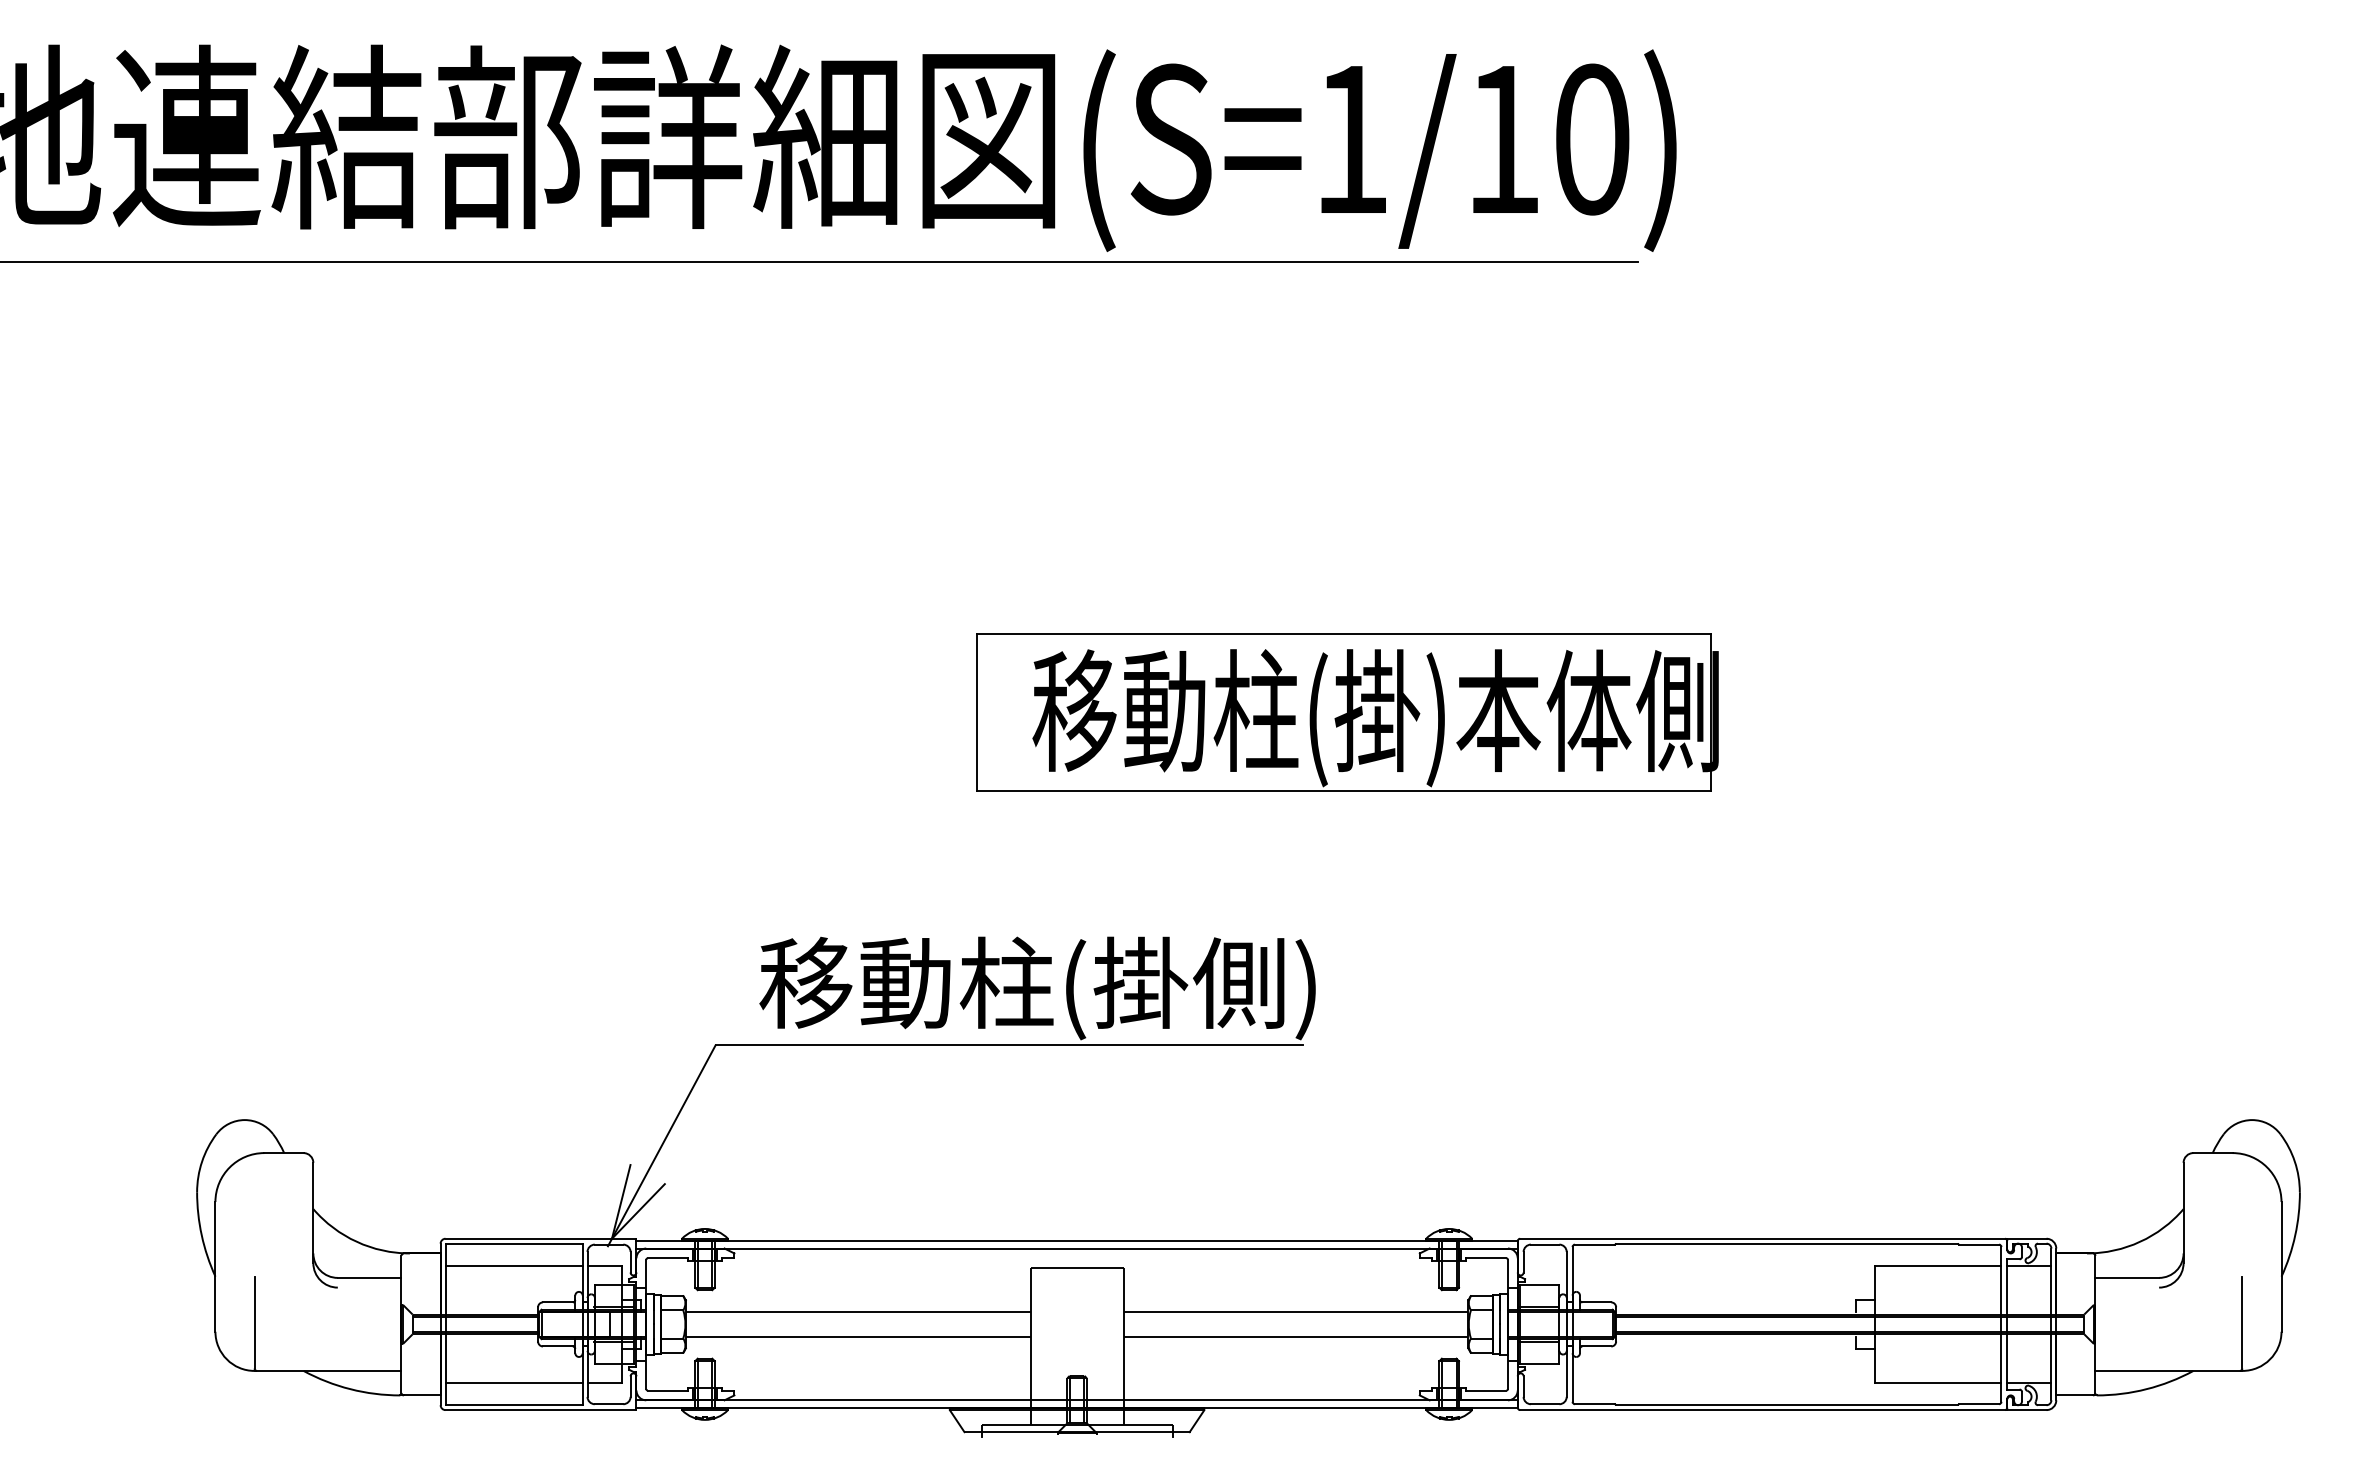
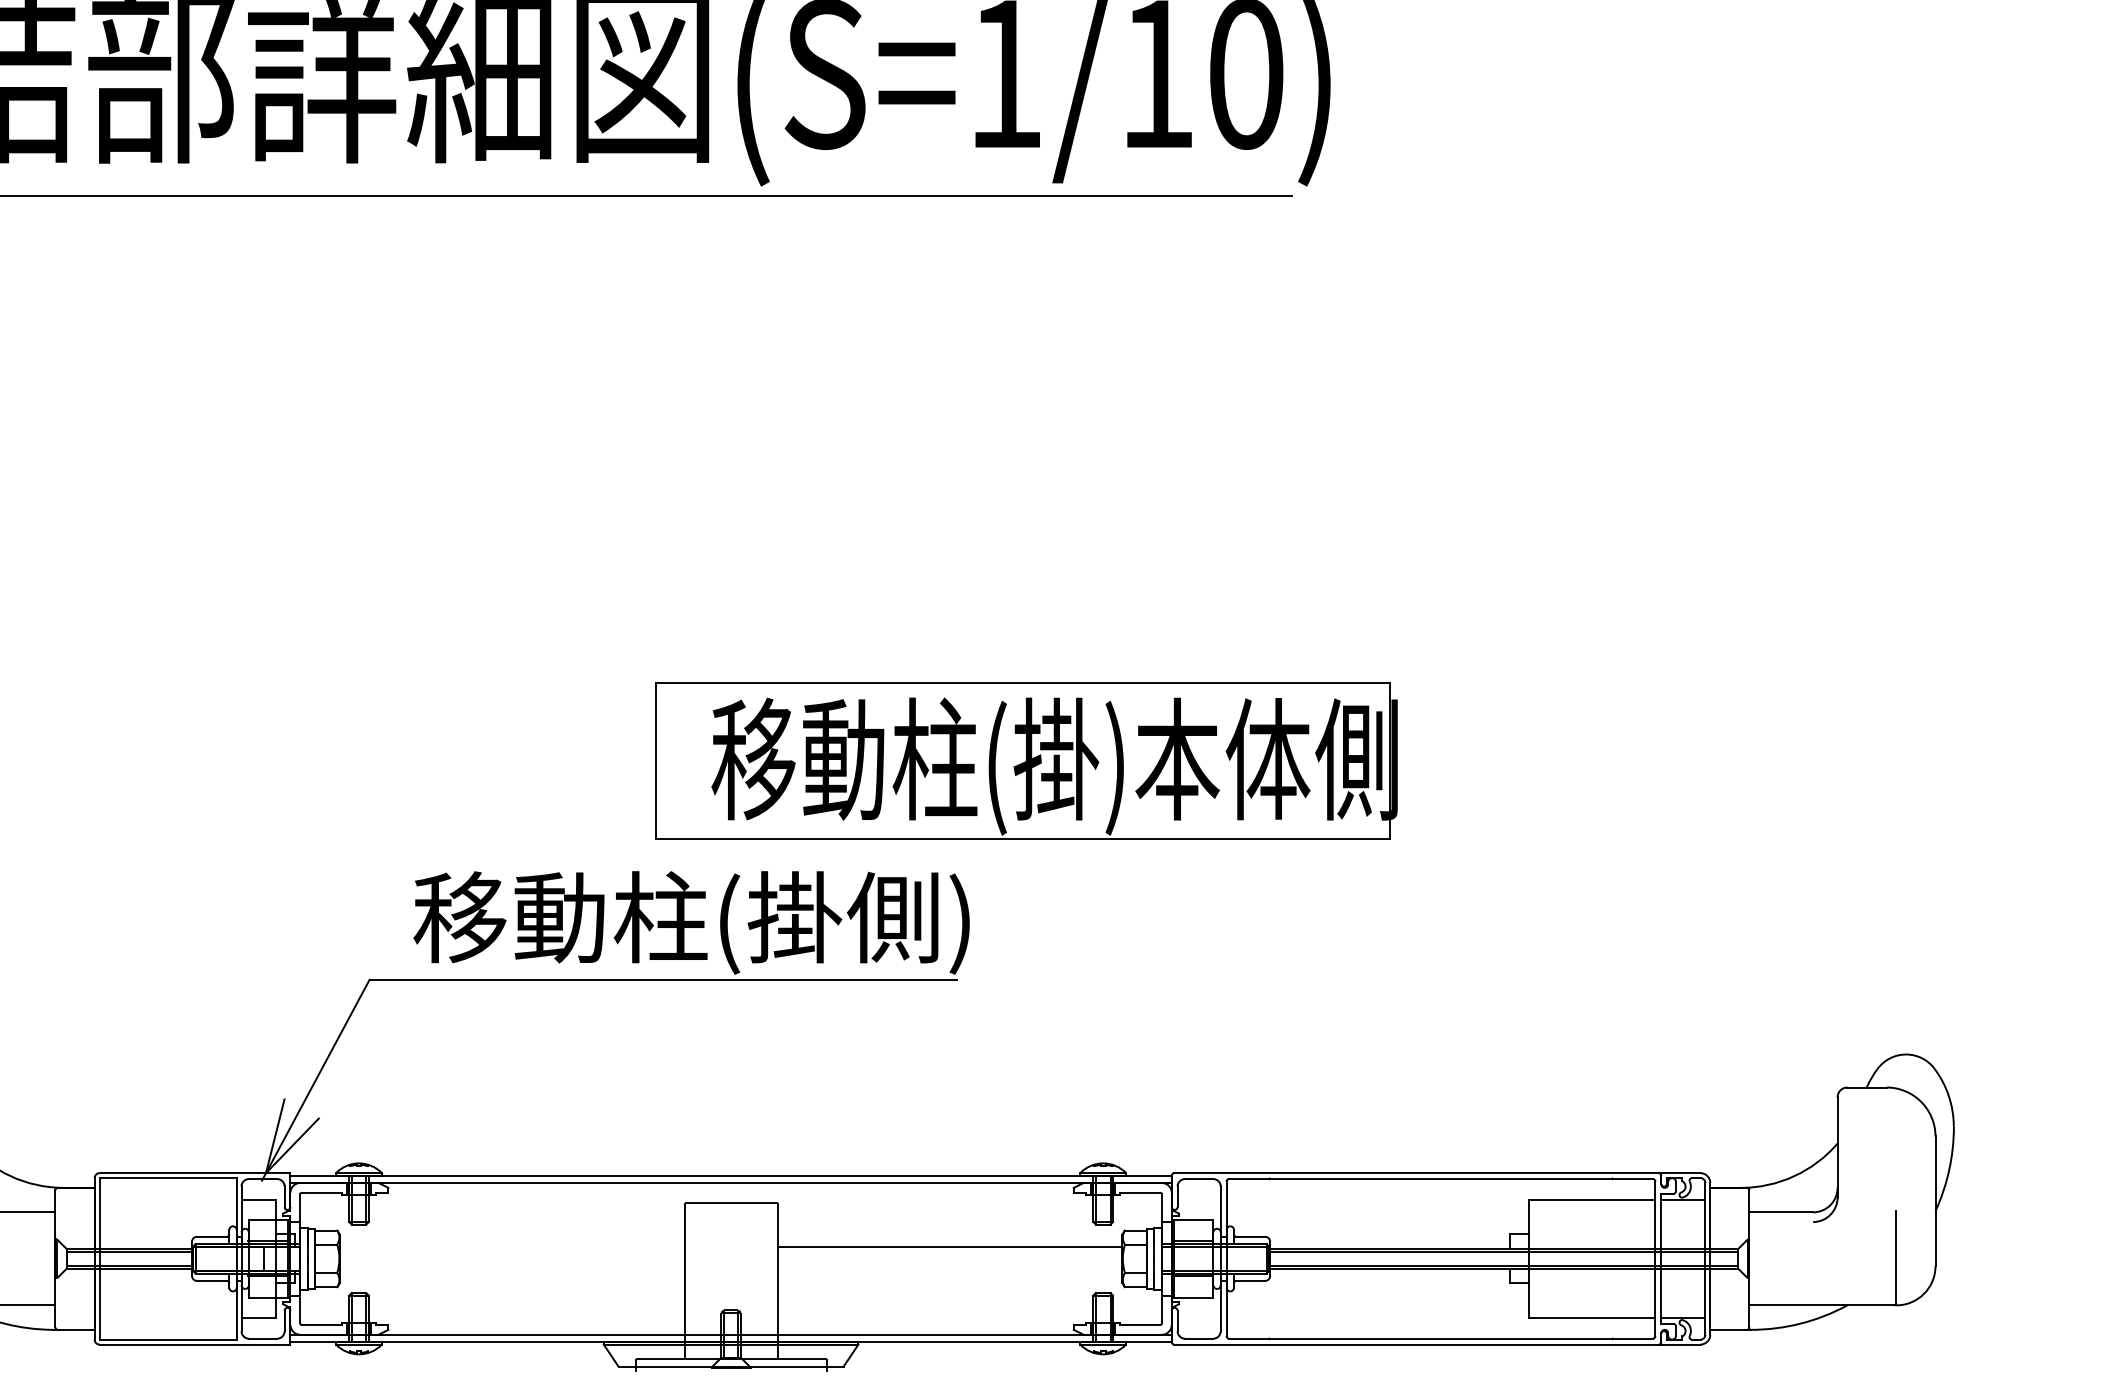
part: (1347, 712) -> (1026, 760), moved
line: (513, 1265) -> (167, 1199), removed
line: (857, 1312) -> (511, 1246), removed
line: (857, 1336) -> (511, 1270), removed
line: (1295, 1336) -> (949, 1270), removed
line: (513, 1383) -> (167, 1317), removed

